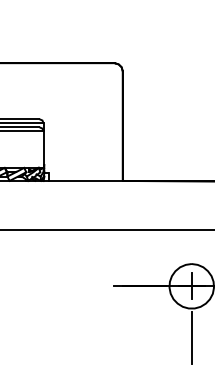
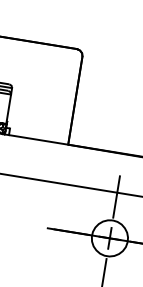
line: (191, 234) -> (116, 196), added

